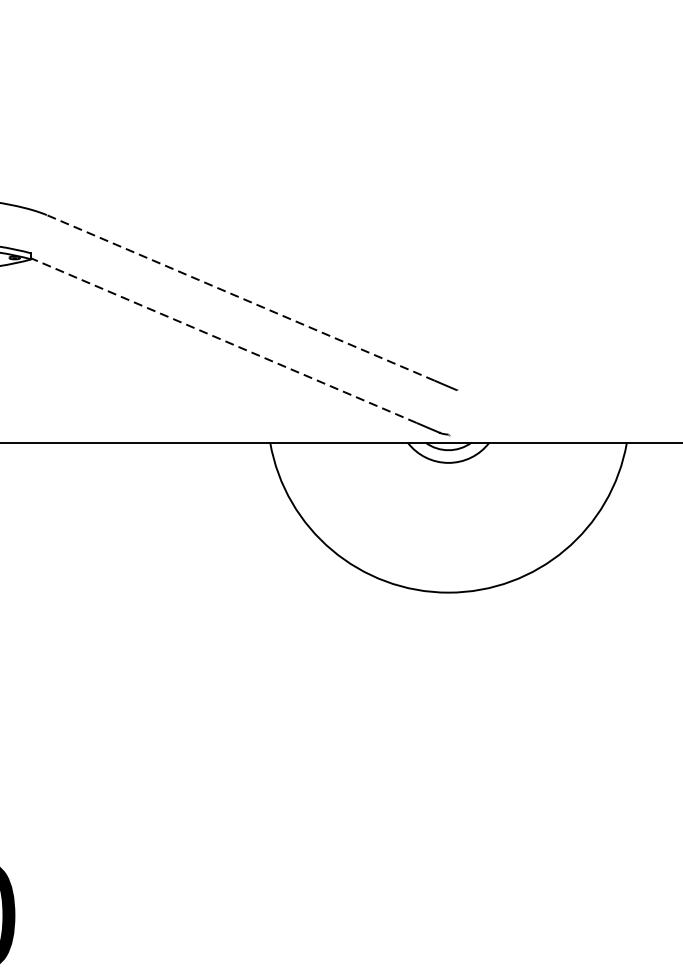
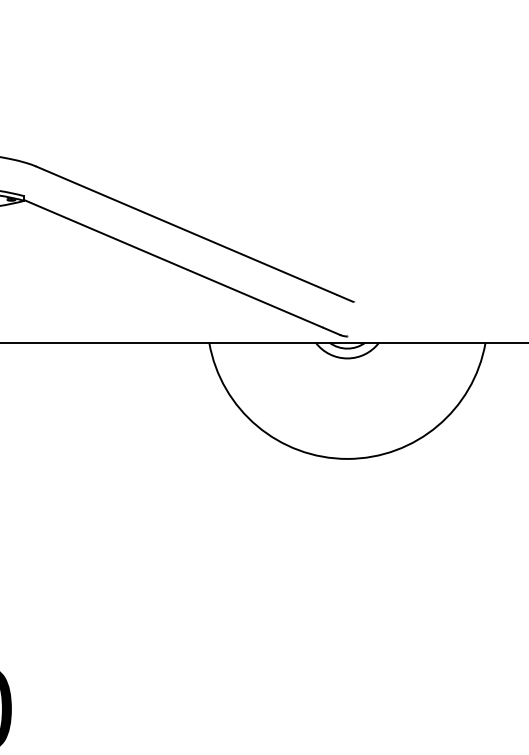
line: (239, 297) -> (185, 230), dashed -> solid
line: (224, 340) -> (173, 263), dashed -> solid

